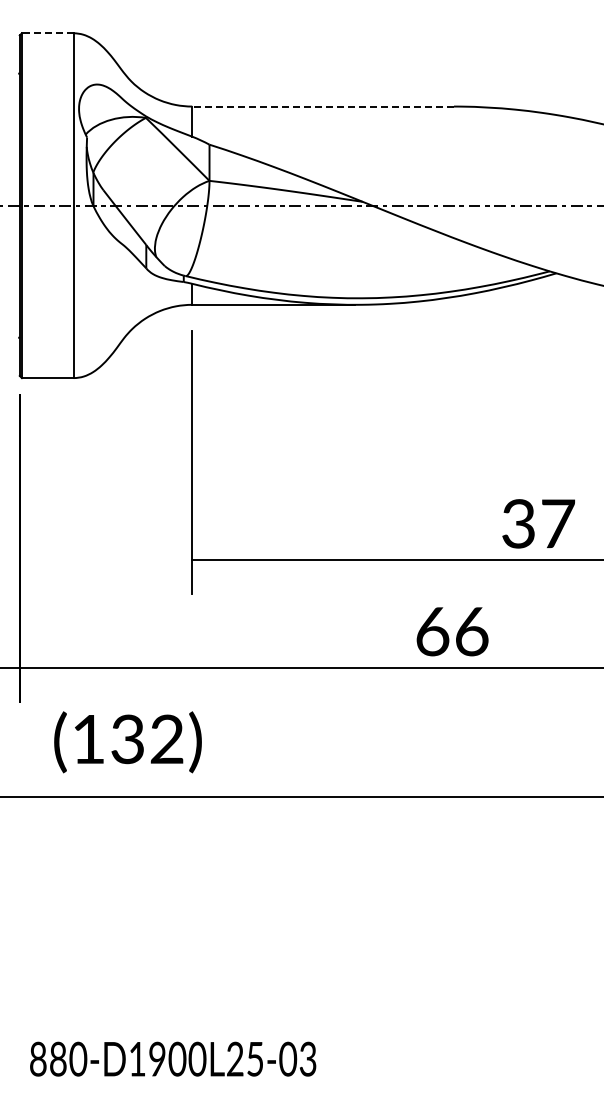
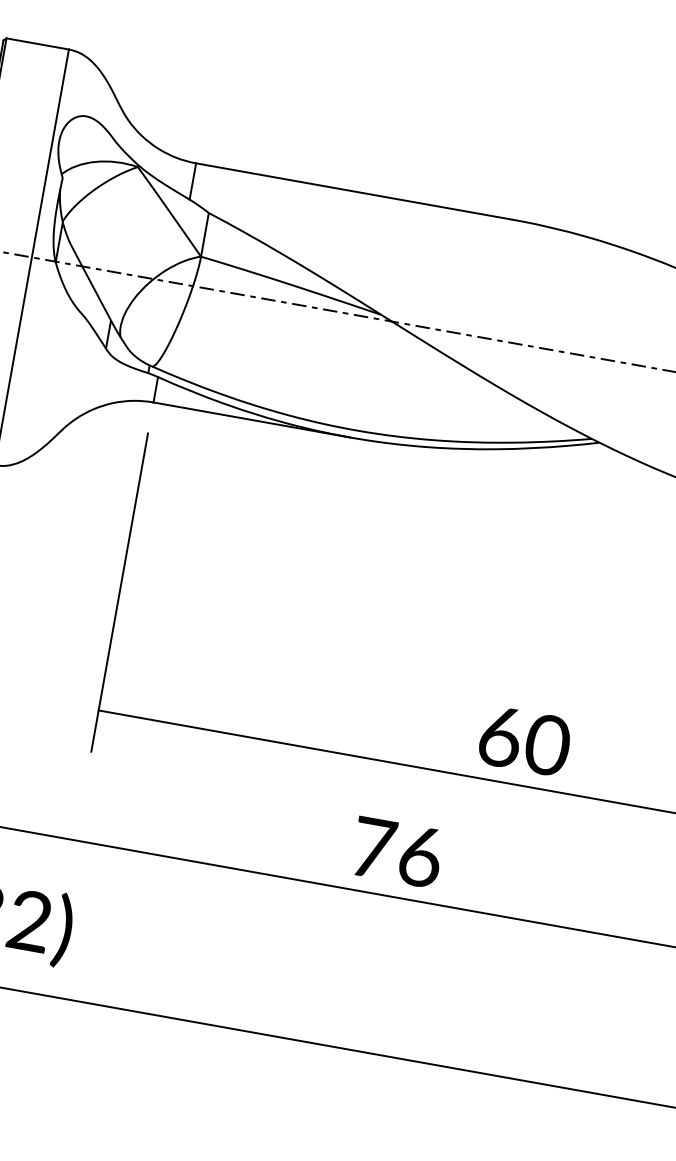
line: (47, 33) -> (37, 44), dashed -> solid
line: (323, 106) -> (354, 191), dashed -> solid
text: (538, 523) -> (524, 740), 37 -> 60
text: (432, 631) -> (373, 848), 66 -> 76

